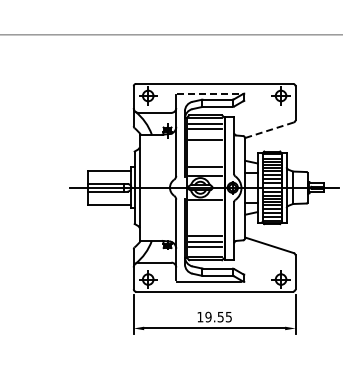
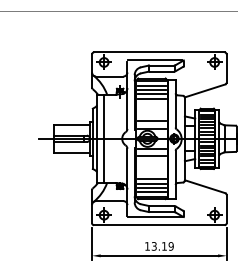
line: (209, 93) -> (155, 60), dashed -> solid
line: (269, 130) -> (205, 91), dashed -> solid
line: (205, 133) -> (151, 93), added
line: (148, 187) -> (104, 138), added
line: (205, 208) -> (151, 156), added
line: (205, 251) -> (151, 191), added
text: (218, 316) -> (162, 245), 19.55 -> 13.19

